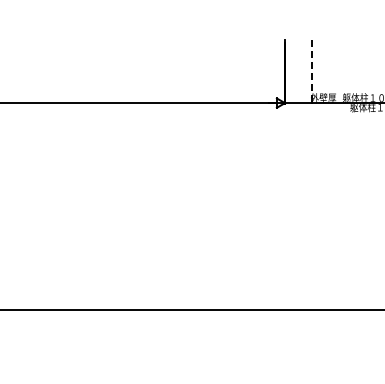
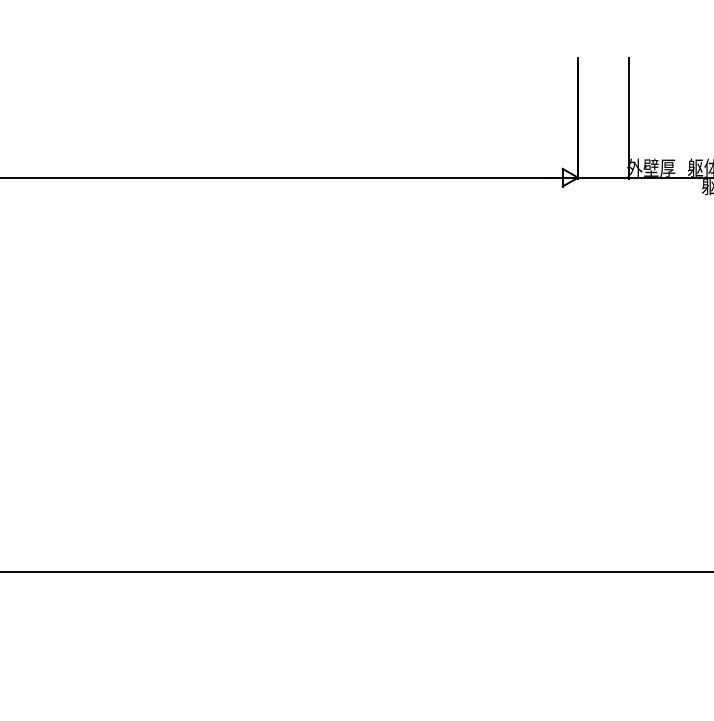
line: (311, 71) -> (628, 117), dashed -> solid

